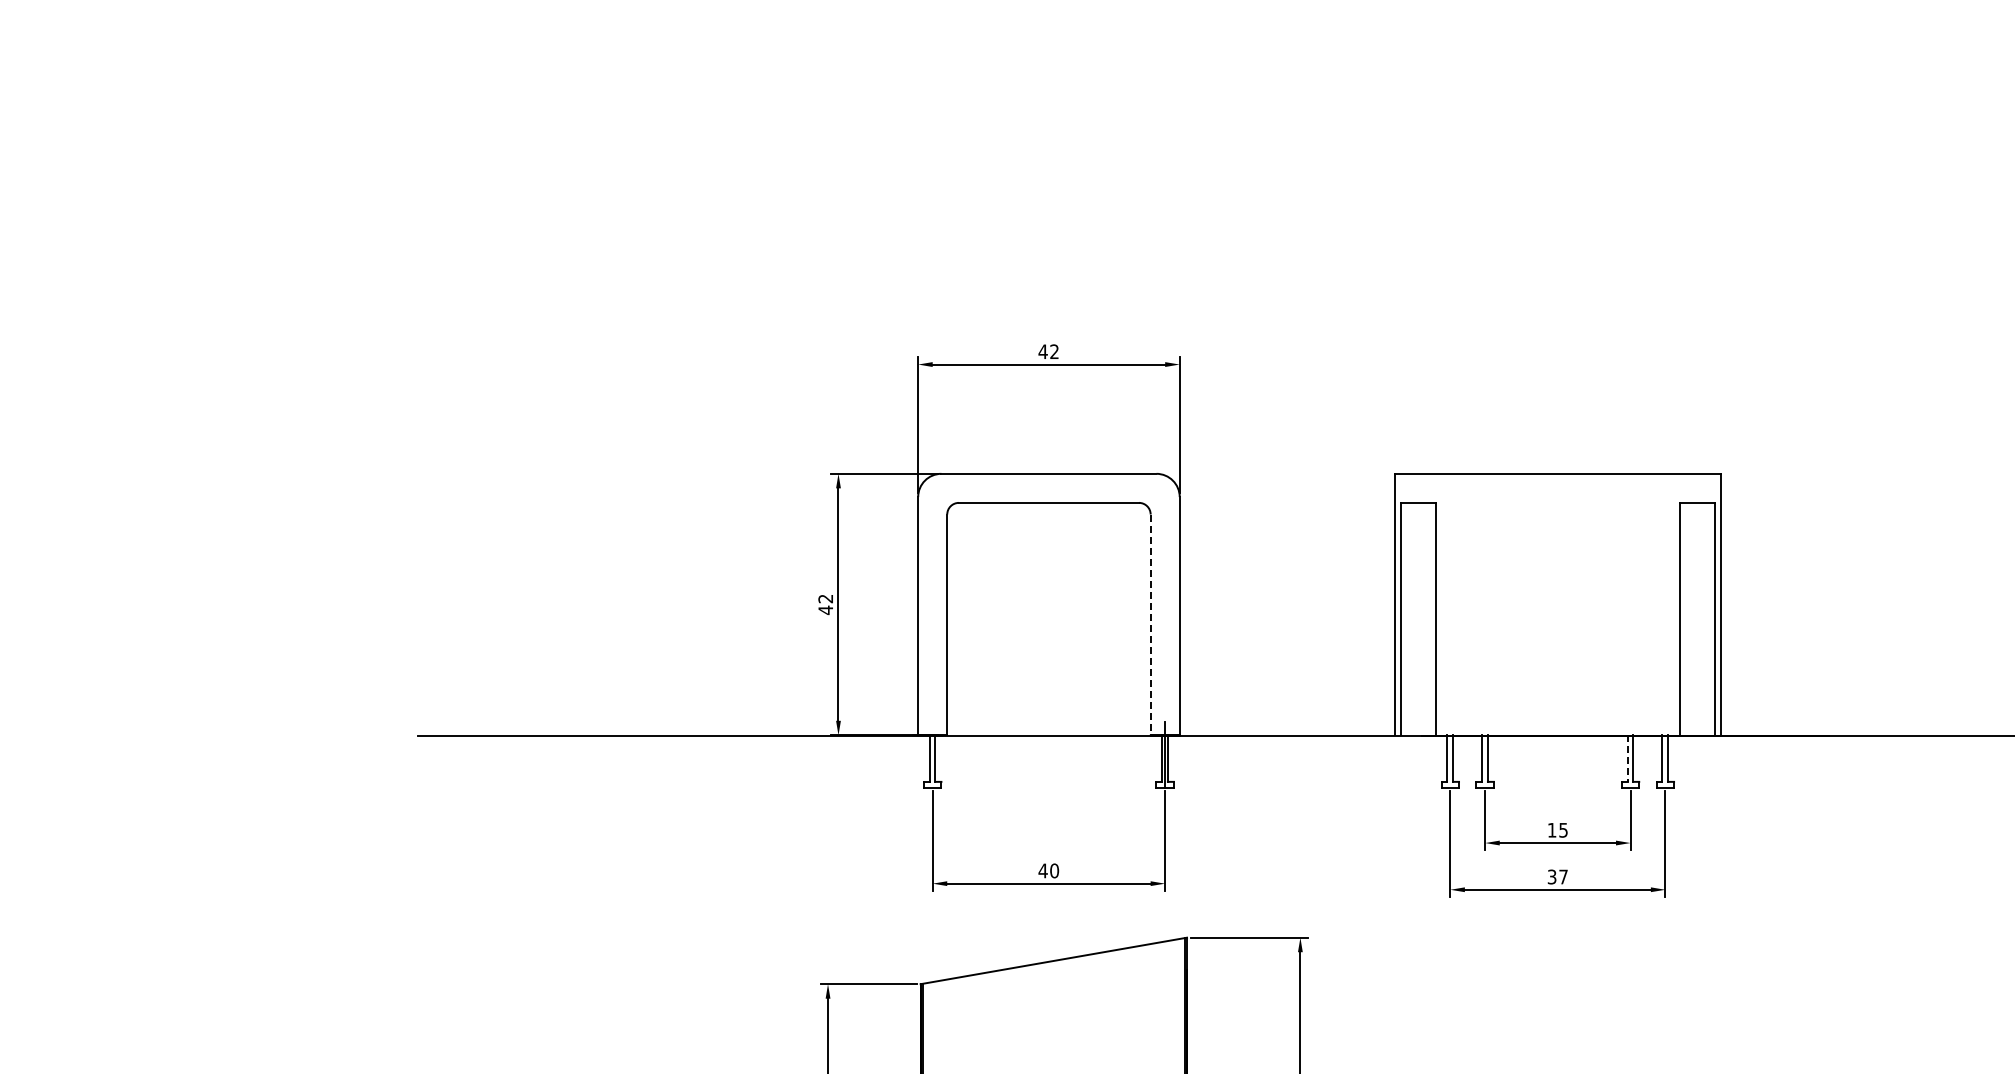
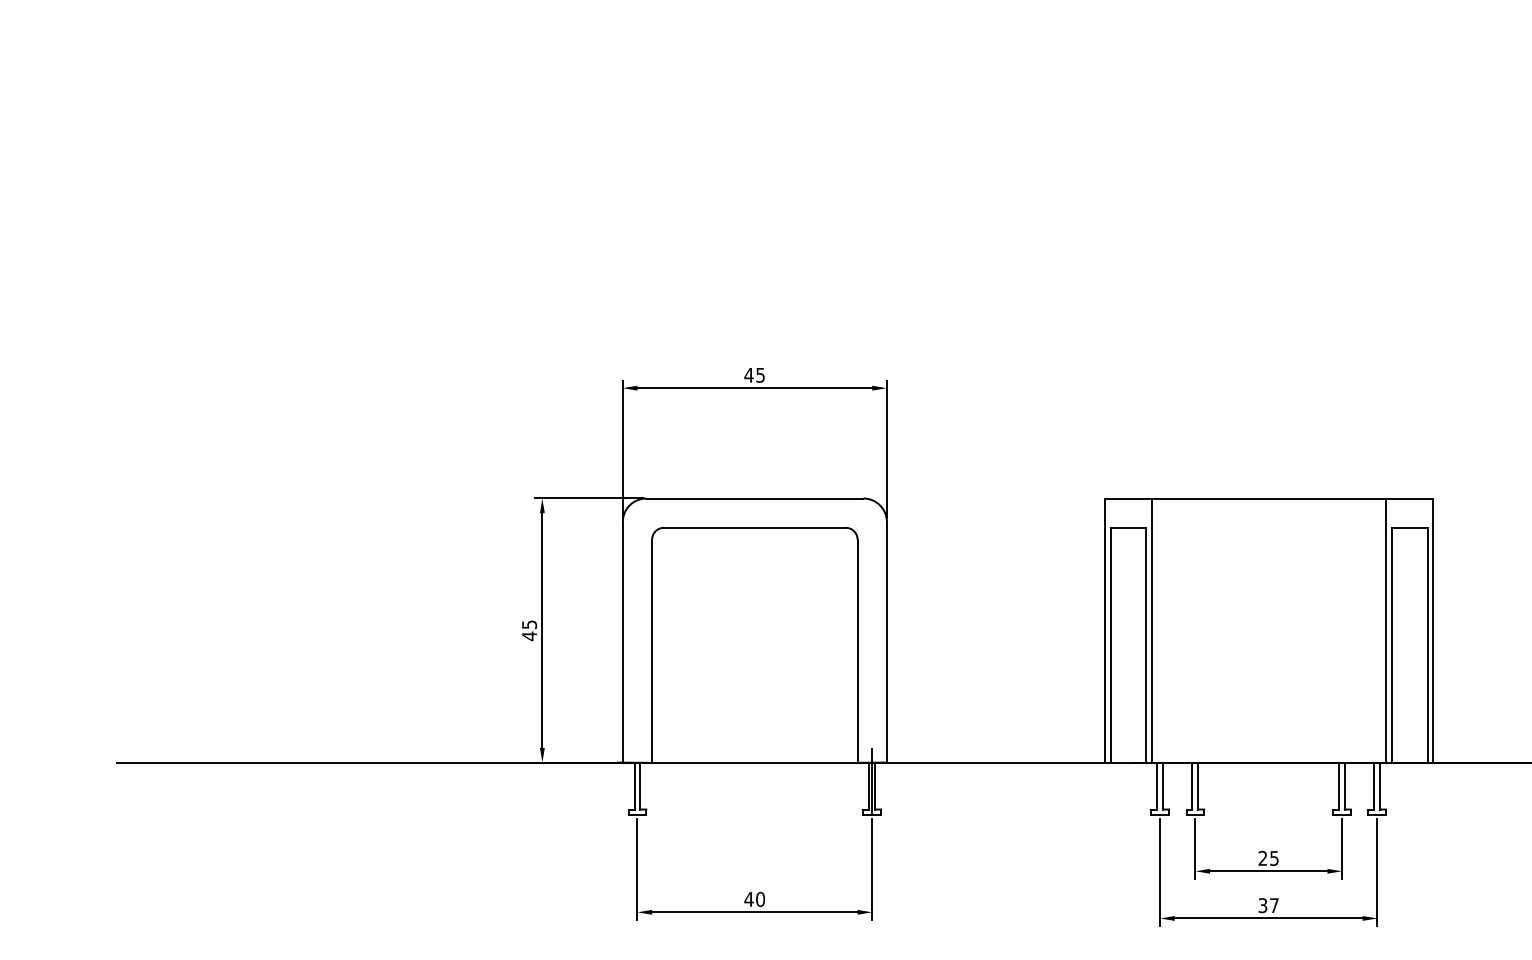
text: (1054, 351) -> (760, 374), 42 -> 45
text: (825, 598) -> (529, 624), 42 -> 45
line: (1441, 604) -> (1151, 630), added
line: (1674, 604) -> (1386, 630), added
line: (1150, 625) -> (857, 651), dashed -> solid
line: (1627, 759) -> (1339, 786), dashed -> solid
text: (1551, 829) -> (1262, 857), 15 -> 25

